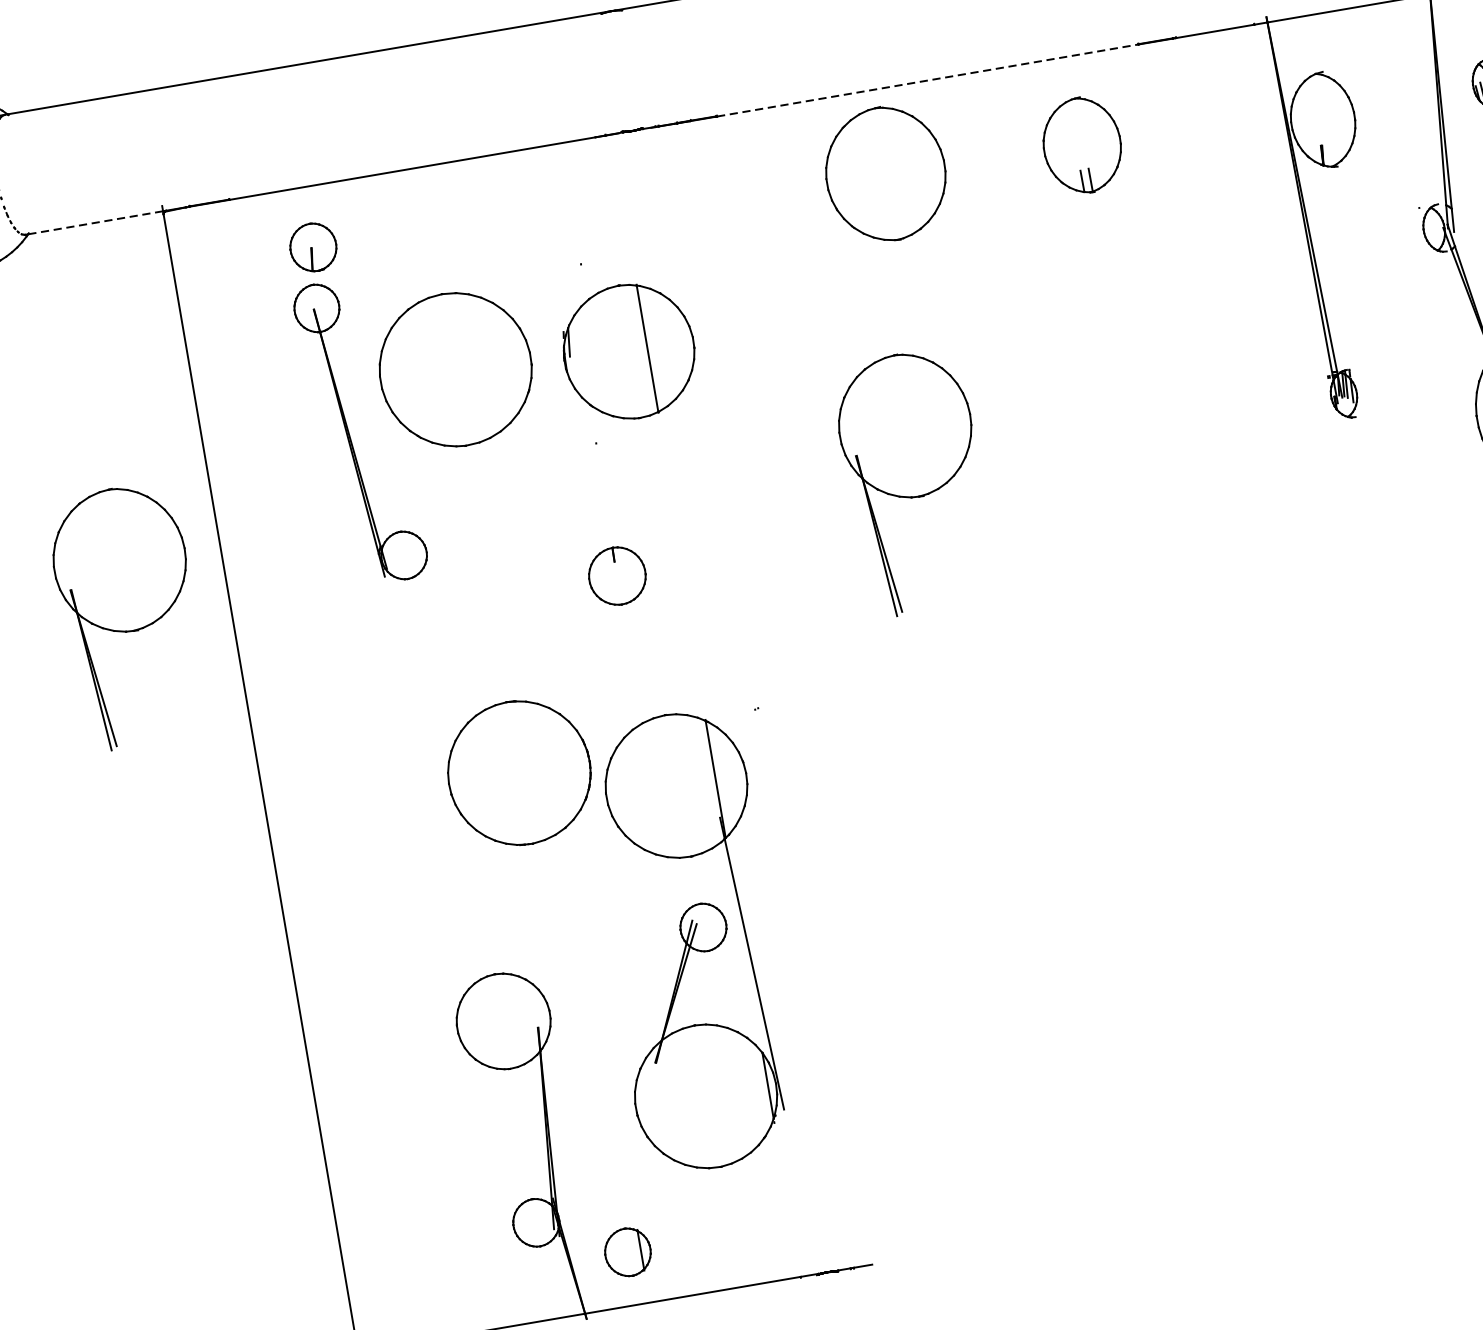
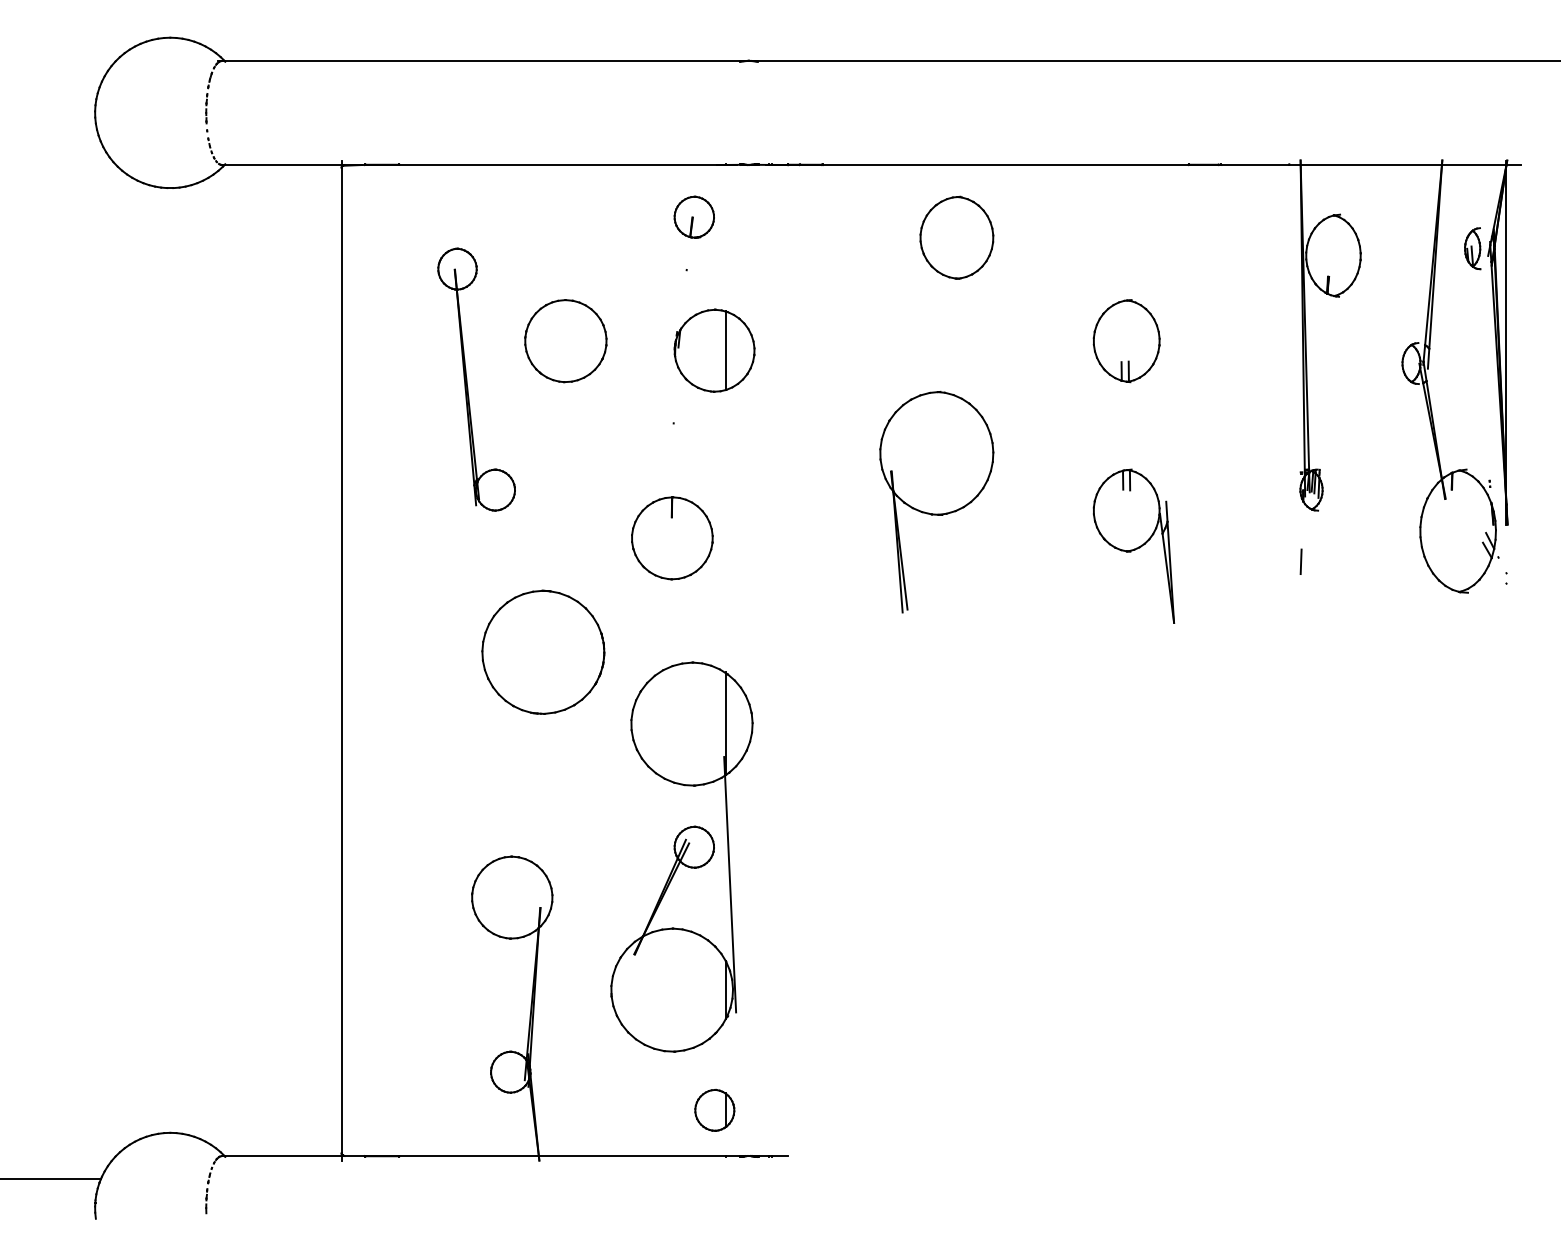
line: (927, 81) -> (1005, 165), dashed -> solid
part: (1082, 145) -> (1126, 341), moved
part: (885, 173) -> (956, 237), size x0.71
line: (96, 223) -> (283, 165), dashed -> solid
part: (312, 246) -> (693, 216), moved
part: (628, 351) -> (714, 350), size x0.71
part: (455, 370) -> (565, 341), size x0.62
line: (1345, 479) -> (1300, 561), added
part: (1149, 493) -> (1133, 545), added
part: (617, 576) -> (672, 538), size x1.67
part: (129, 617) -> (254, 502), removed
part: (519, 772) -> (543, 651), moved
part: (627, 1251) -> (714, 1109), moved

